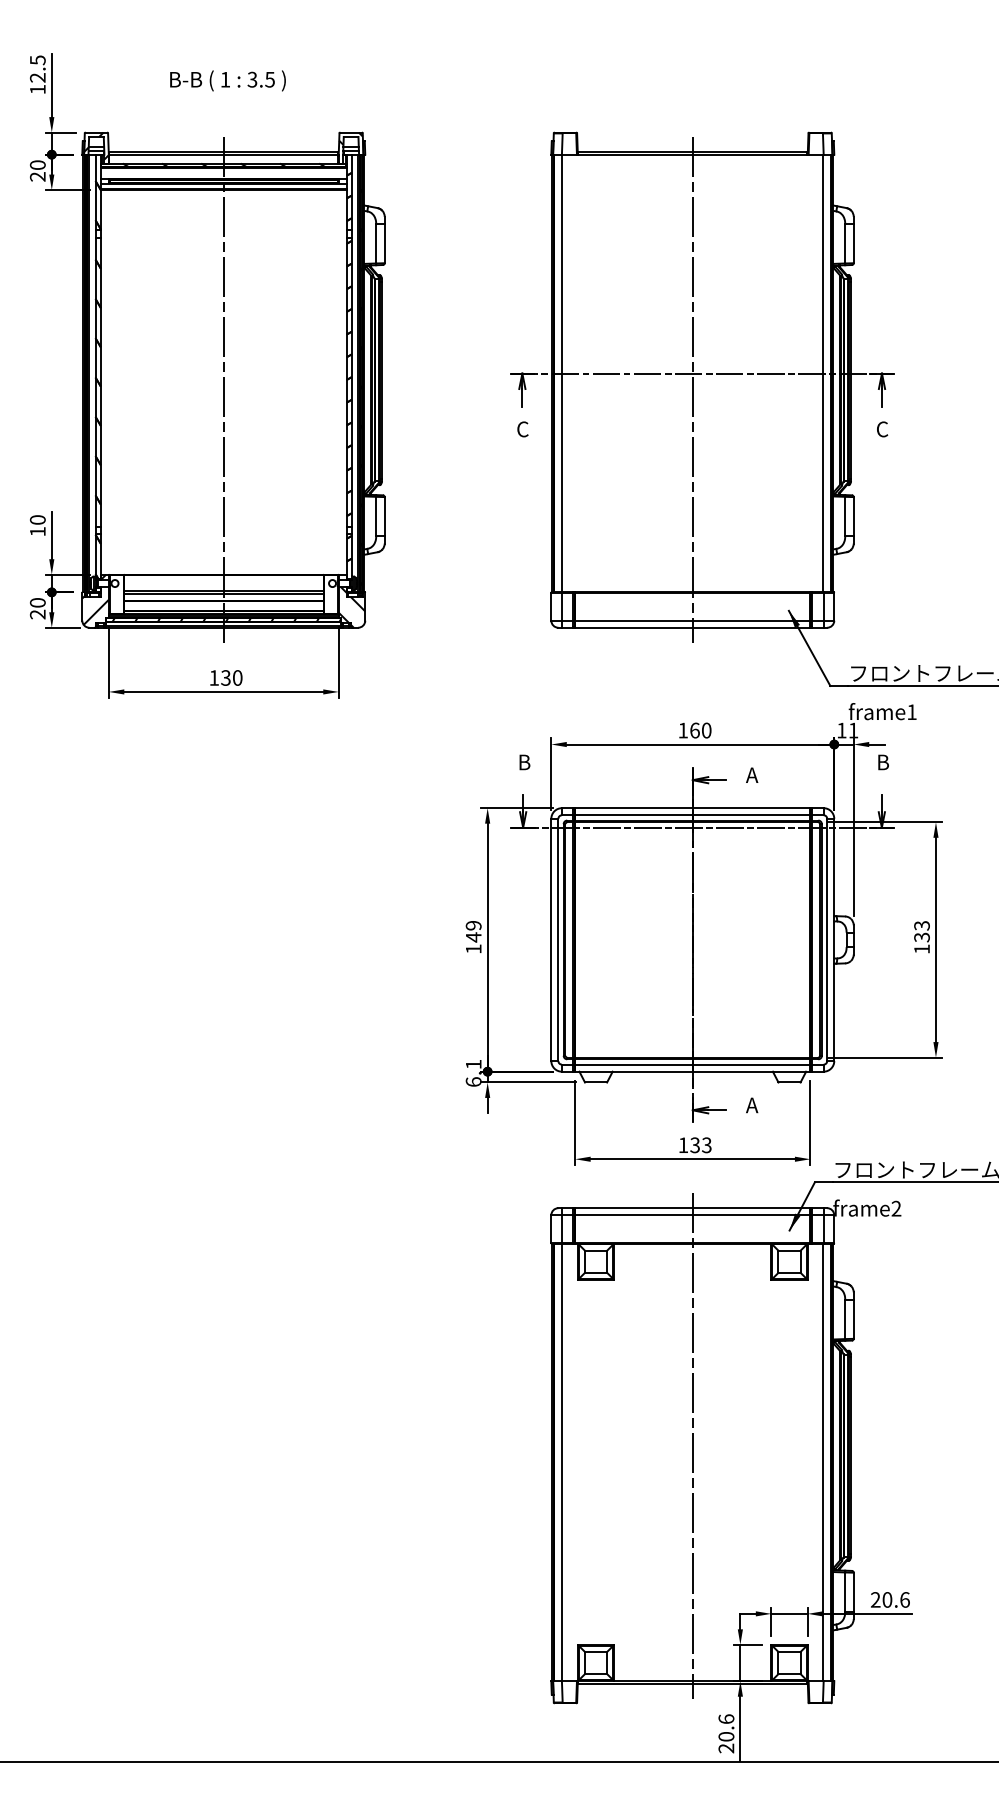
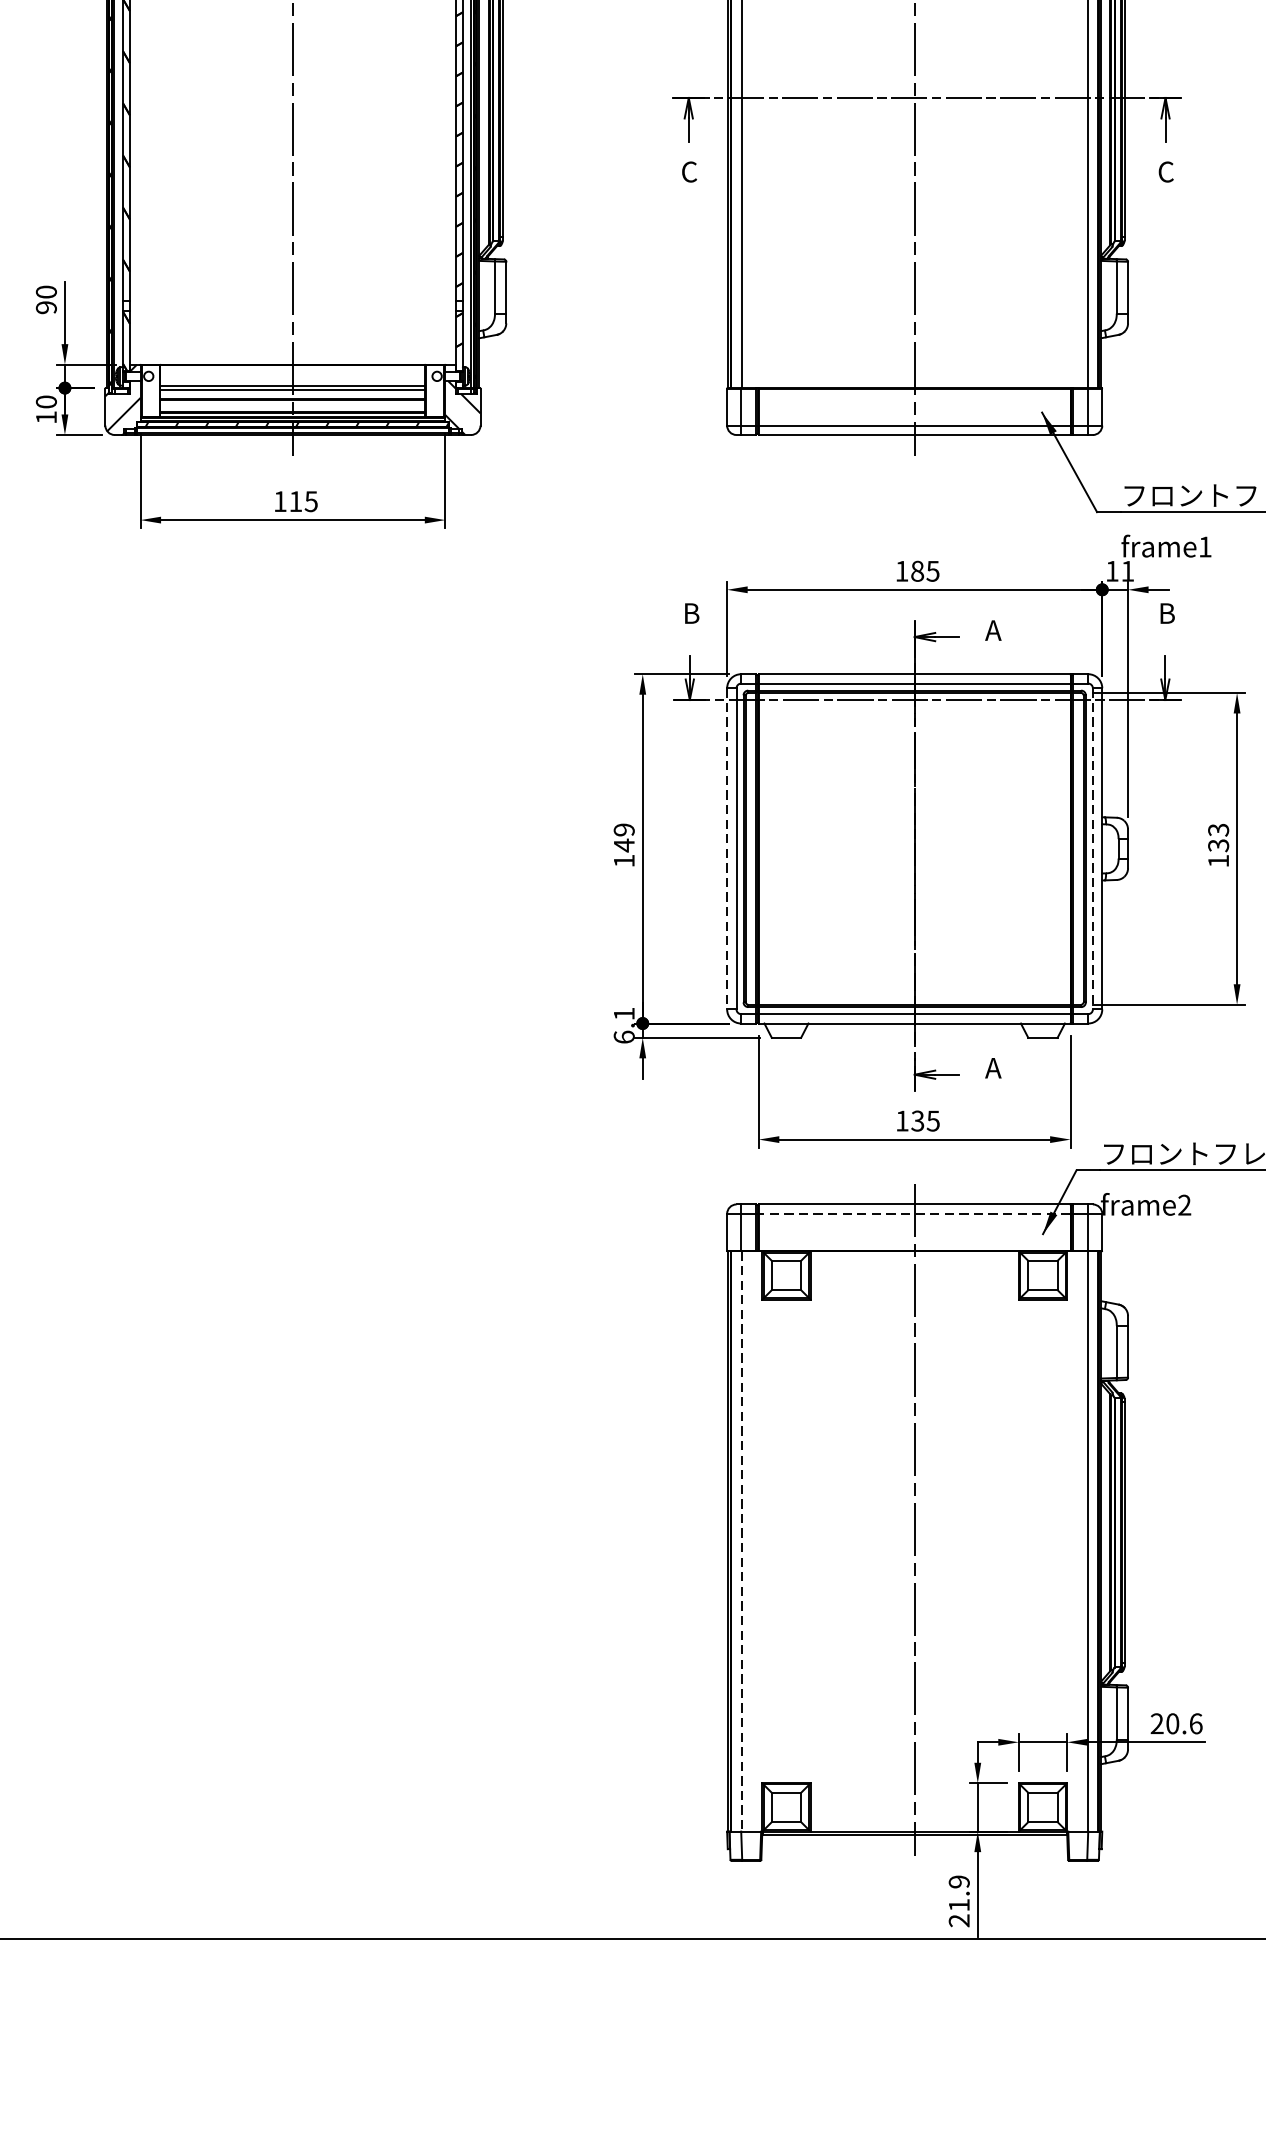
text: (37, 531) -> (45, 307), 10 -> 90
text: (37, 614) -> (45, 417), 20 -> 10
text: (231, 677) -> (303, 500), 130 -> 115
text: (700, 730) -> (924, 571), 160 -> 185
line: (551, 940) -> (727, 849), solid -> dashed
line: (827, 940) -> (1093, 849), solid -> dashed
text: (706, 1144) -> (932, 1120), 133 -> 135
line: (692, 1215) -> (914, 1214), solid -> dashed
line: (562, 1462) -> (741, 1541), solid -> dashed
text: (726, 1727) -> (959, 1892), 20.6 -> 21.9

